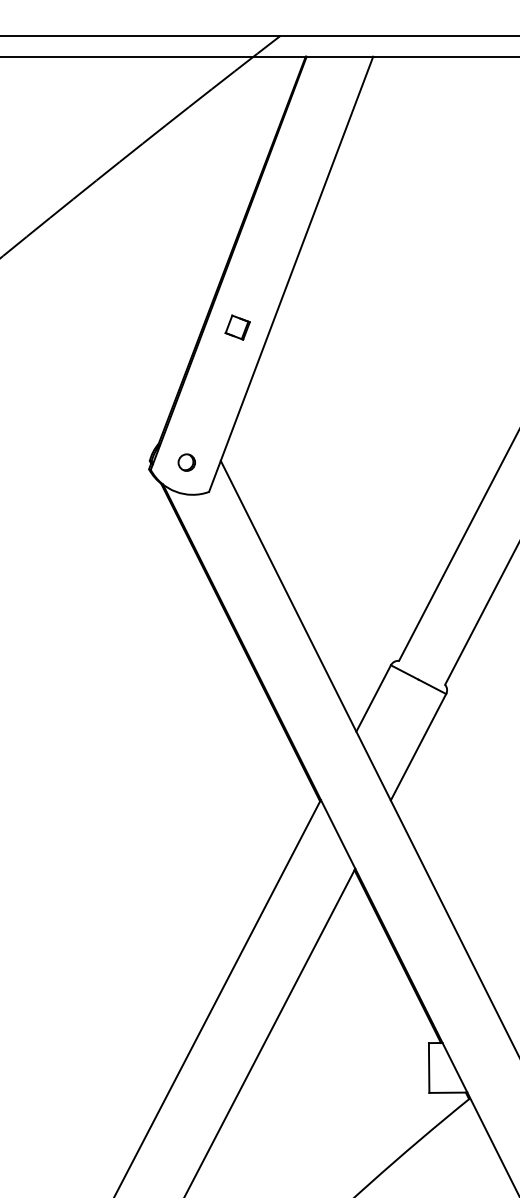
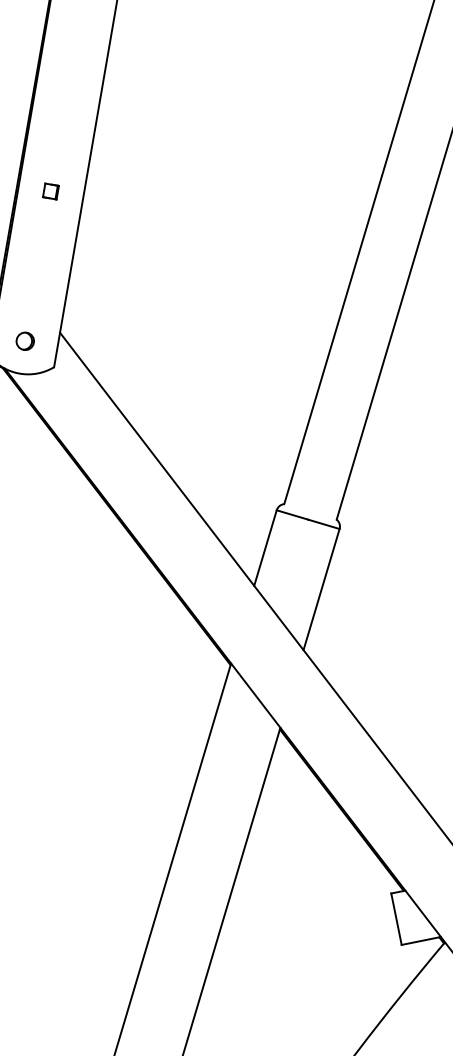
part: (237, 327) -> (50, 191), size x0.7

